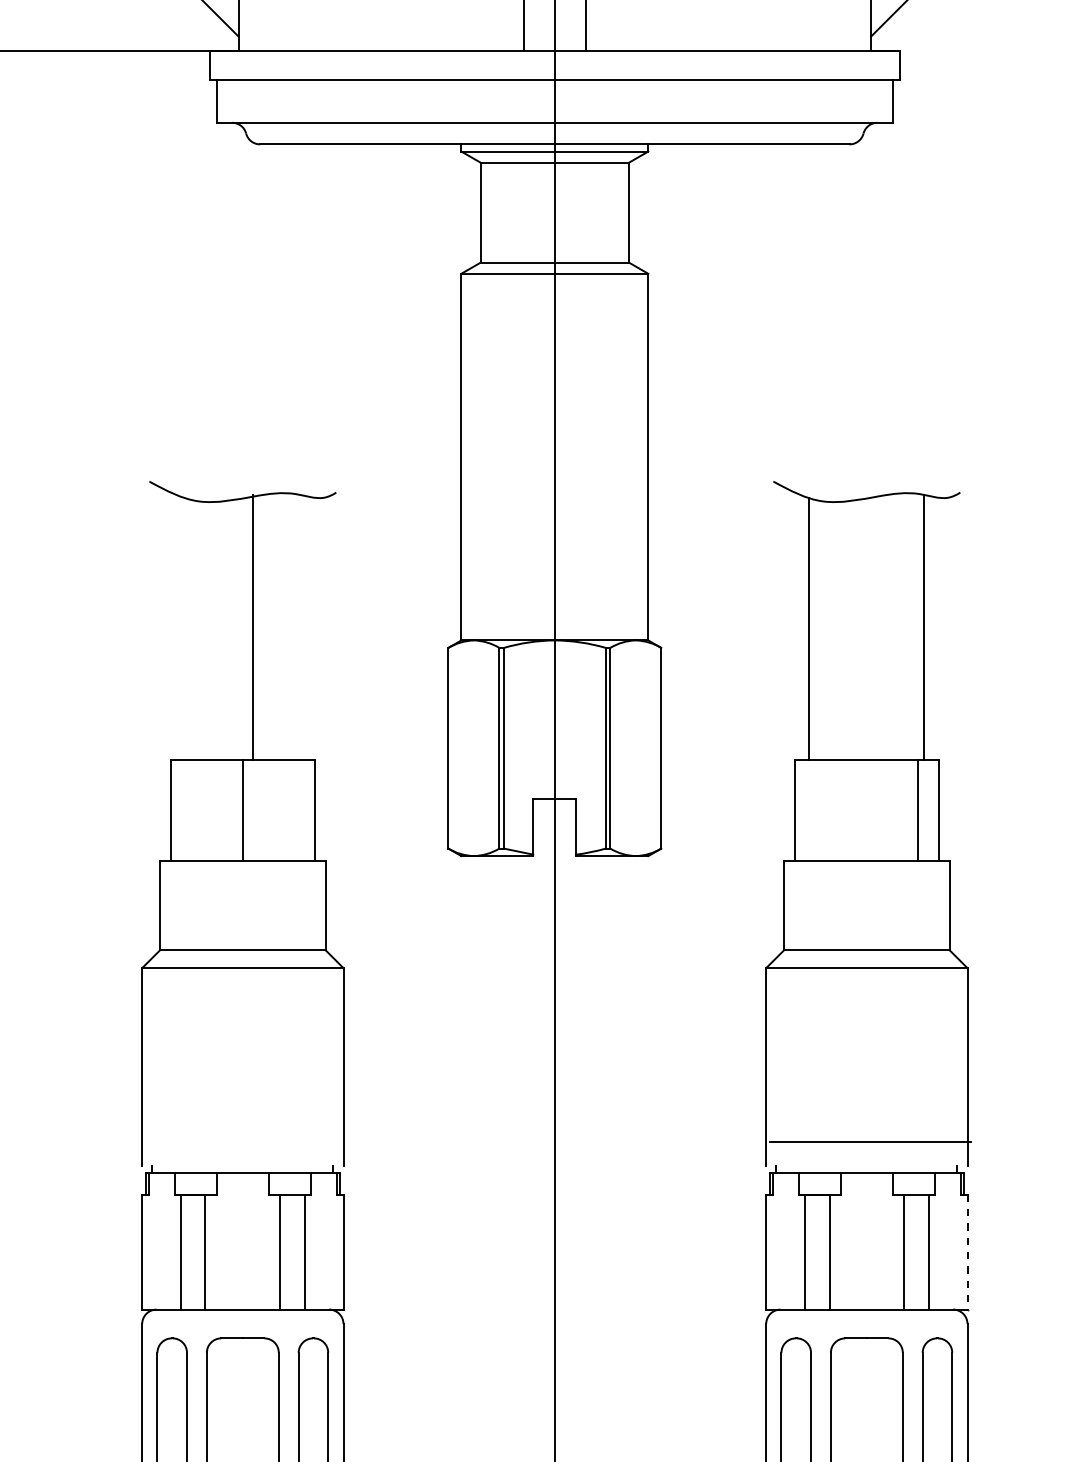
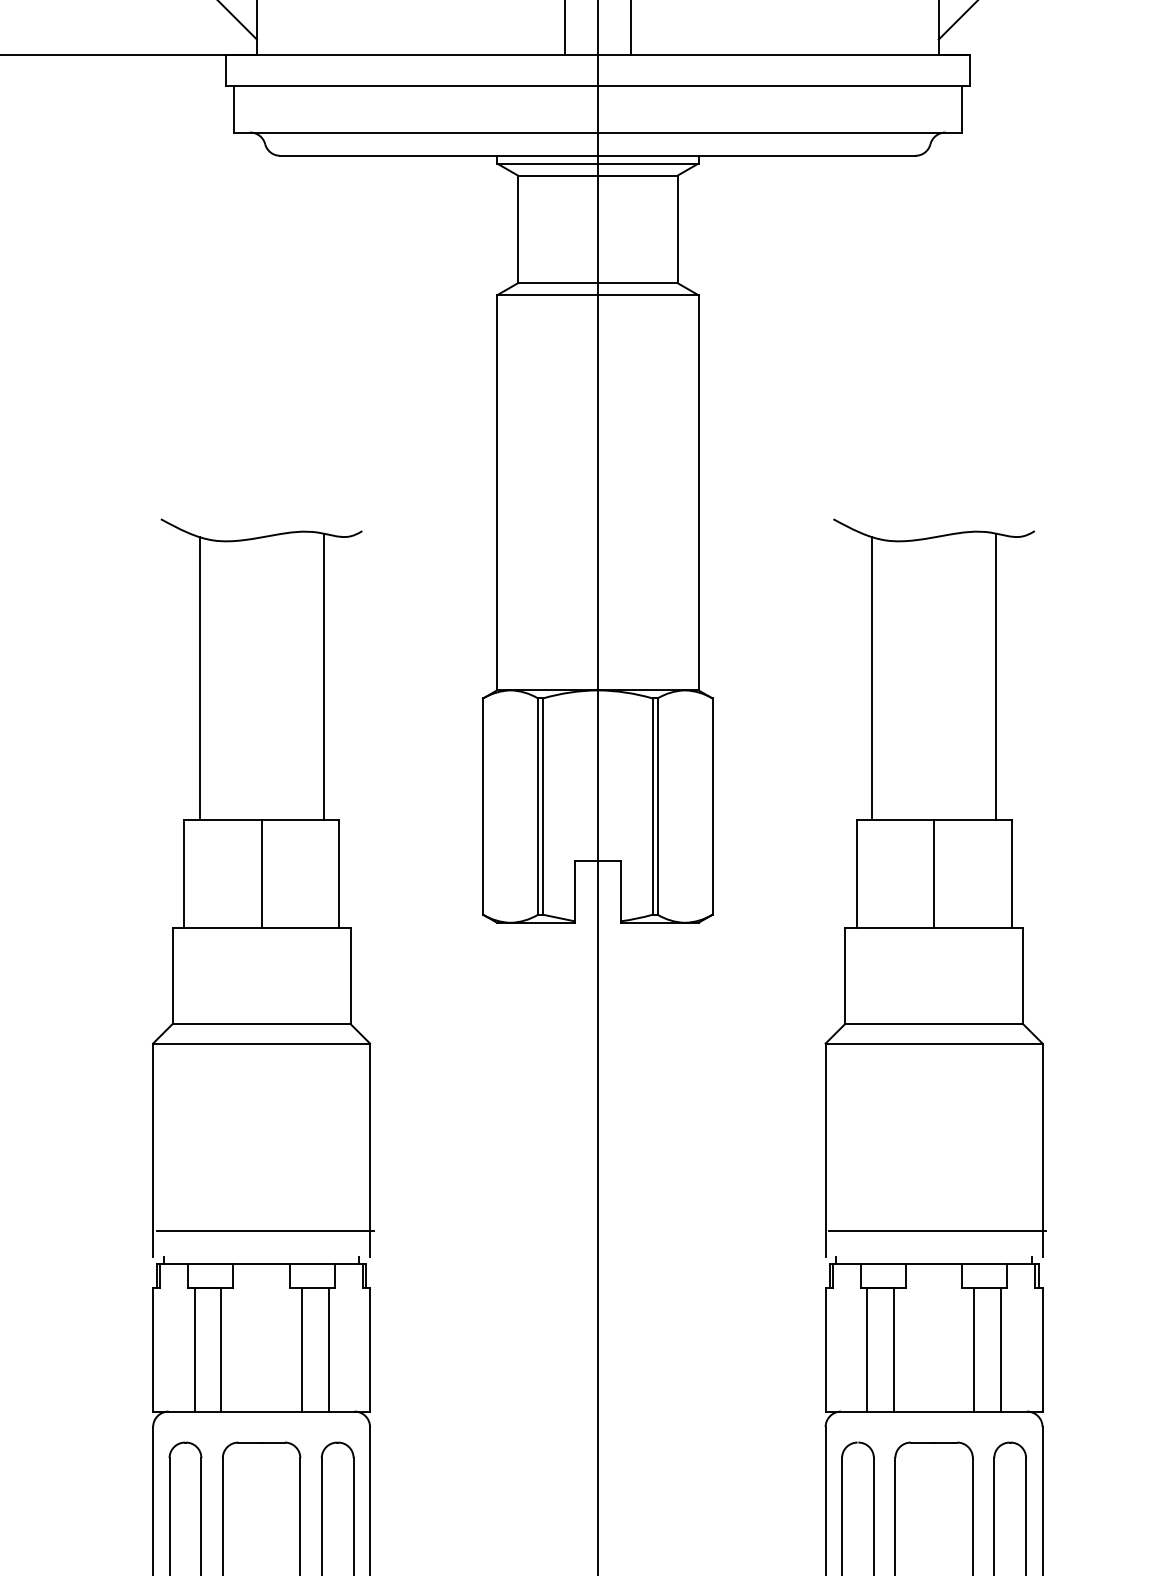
line: (253, 627) -> (323, 676), moved
line: (185, 629) -> (199, 678), added
line: (917, 810) -> (933, 873), moved
line: (245, 1142) -> (264, 1231), added
line: (967, 1252) -> (1042, 1350), dashed -> solid

